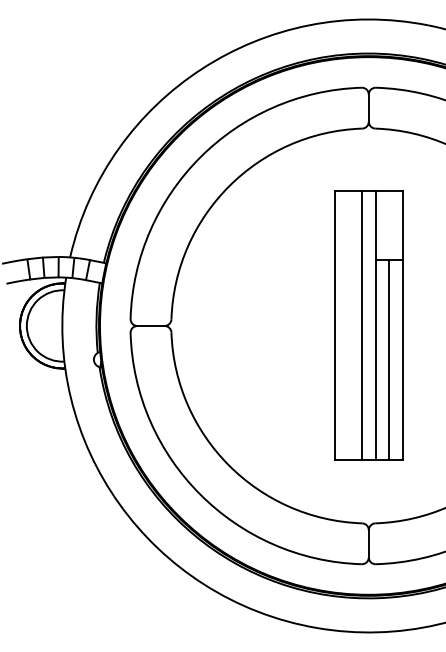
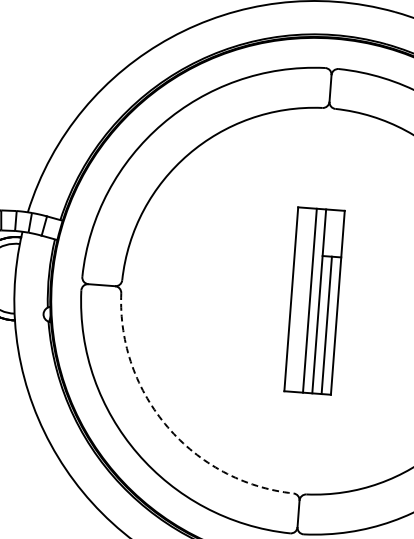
part: (368, 325) -> (314, 300), size x0.7
arc: (229, 465) -> (168, 427), solid -> dashed

